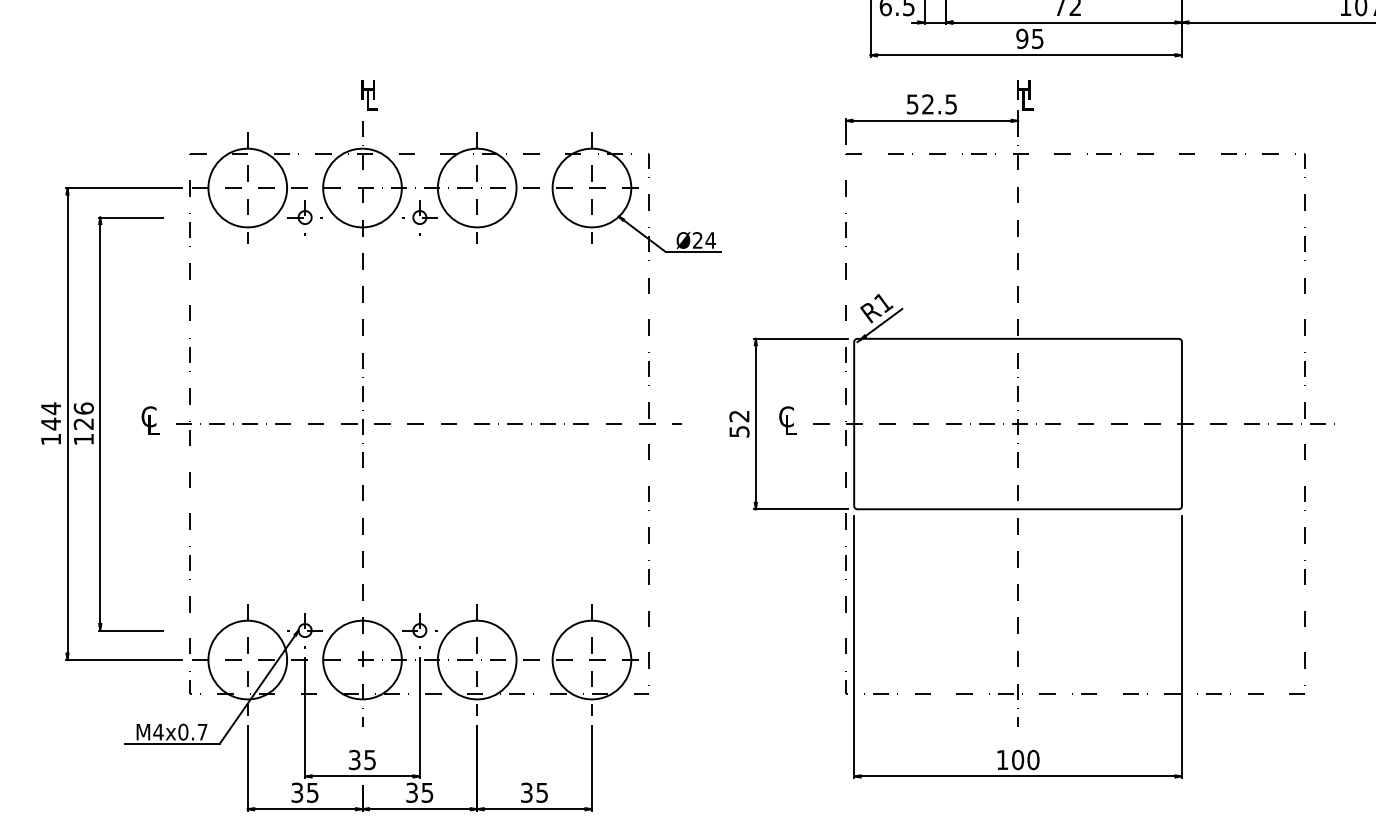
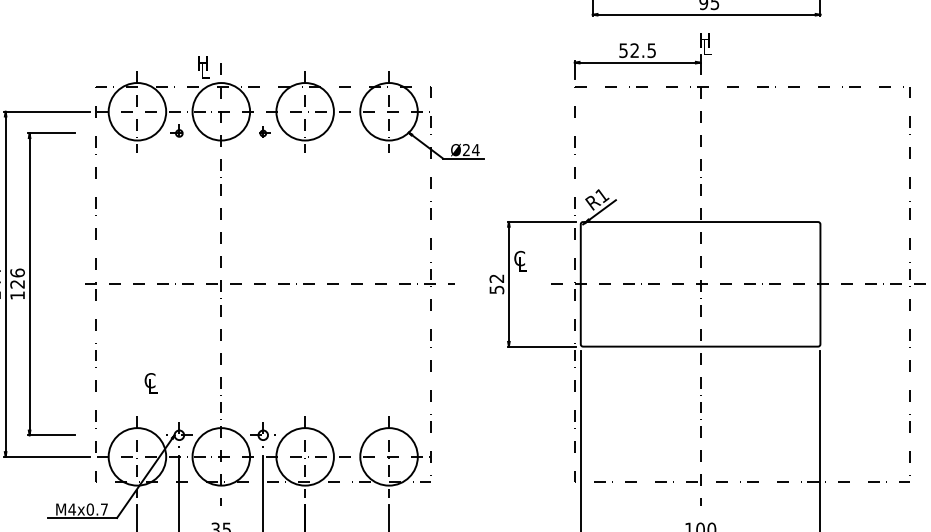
text: (369, 95) -> (203, 67), moved
part: (304, 217) -> (178, 133), size x0.7
part: (419, 217) -> (262, 133), size x0.6
text: (150, 420) -> (151, 383), moved
text: (787, 420) -> (520, 261), moved

